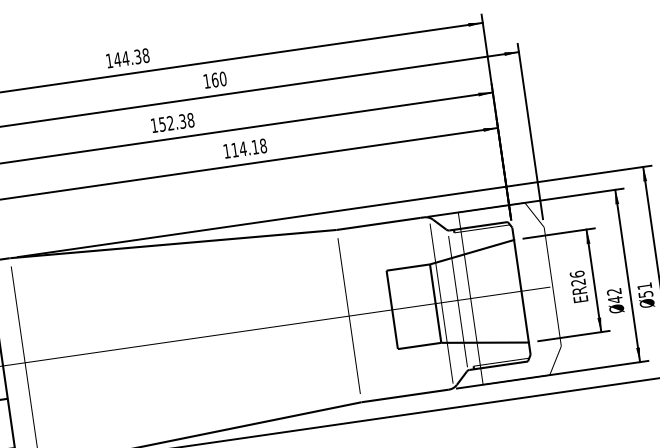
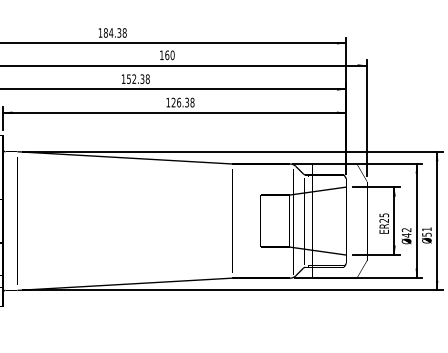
text: (116, 59) -> (105, 32), 144.38 -> 184.38
text: (245, 148) -> (180, 102), 114.18 -> 126.38
text: (577, 274) -> (384, 215), 26 -> 25

